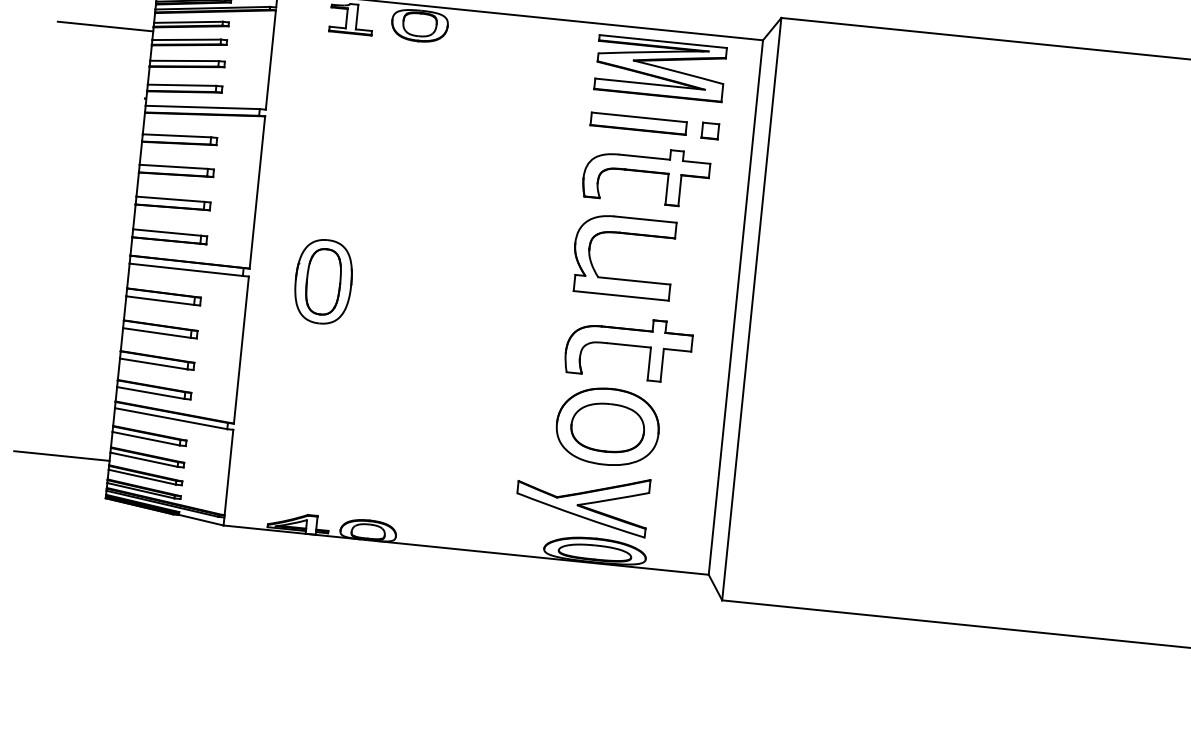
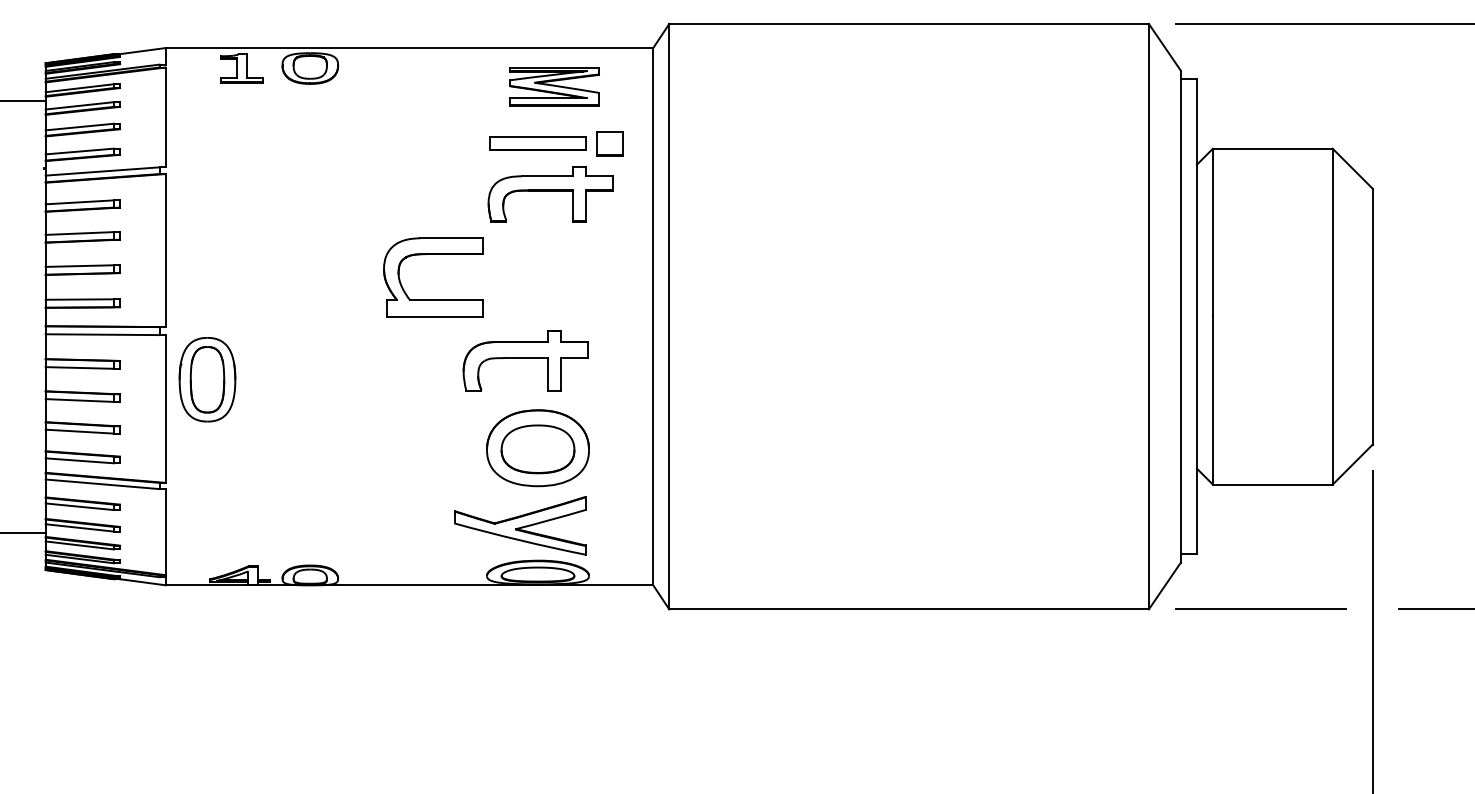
part: (660, 68) -> (554, 86), size x0.7
part: (709, 130) -> (609, 143), size x1.6
part: (621, 278) -> (433, 299), moved
part: (323, 281) -> (207, 379), moved
part: (628, 347) -> (525, 360), moved

